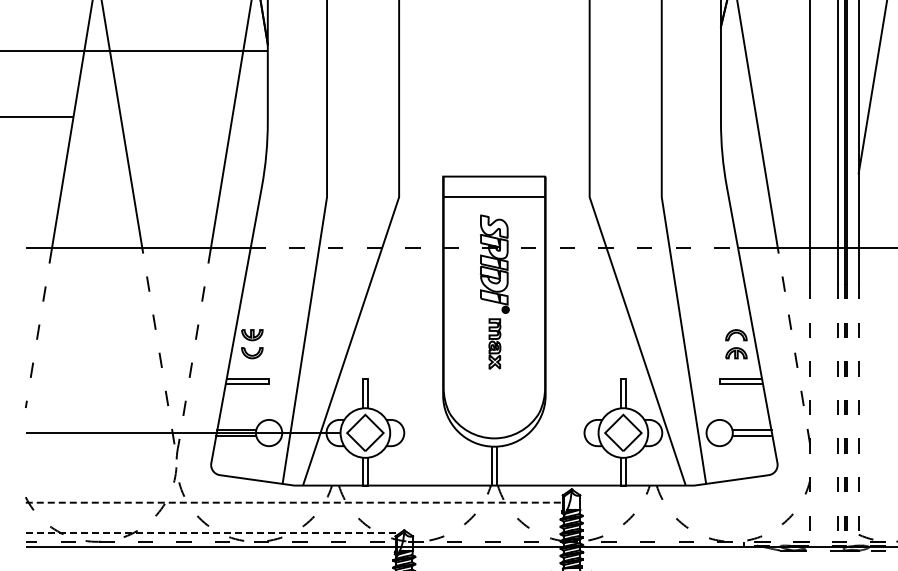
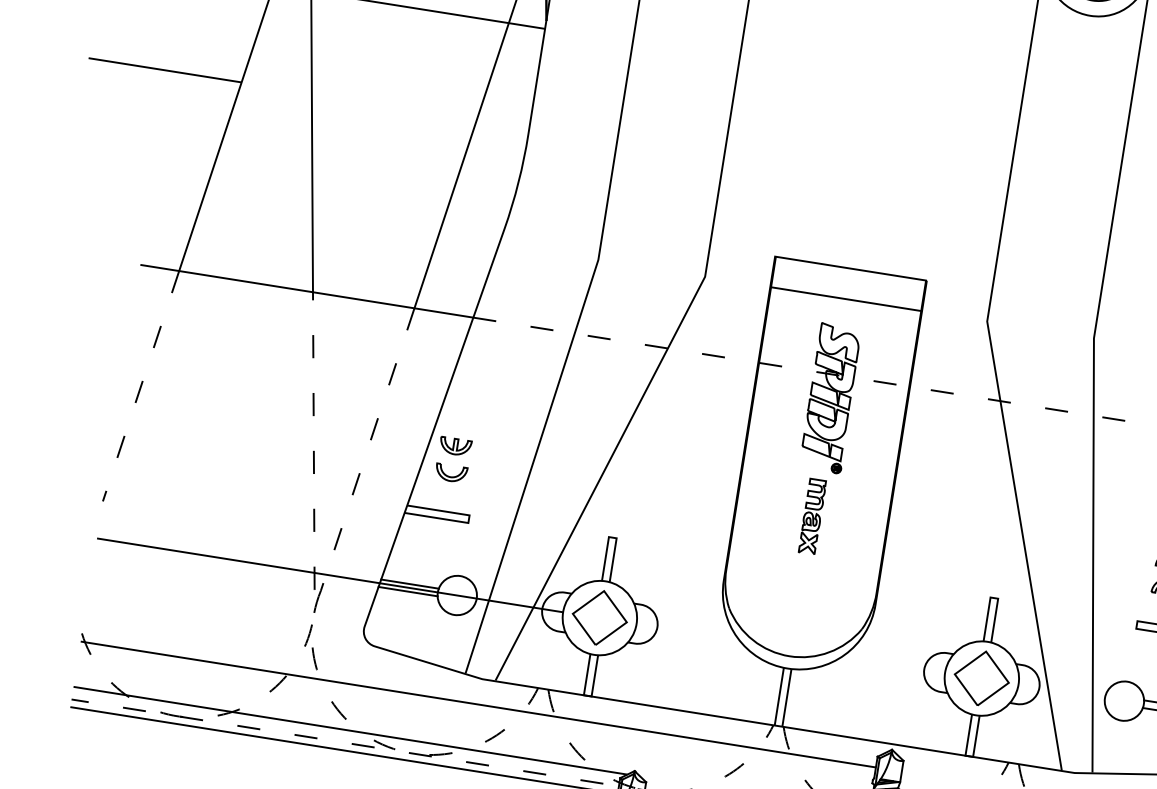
line: (294, 502) -> (478, 704), dashed -> solid
line: (213, 533) -> (351, 731), dashed -> solid

